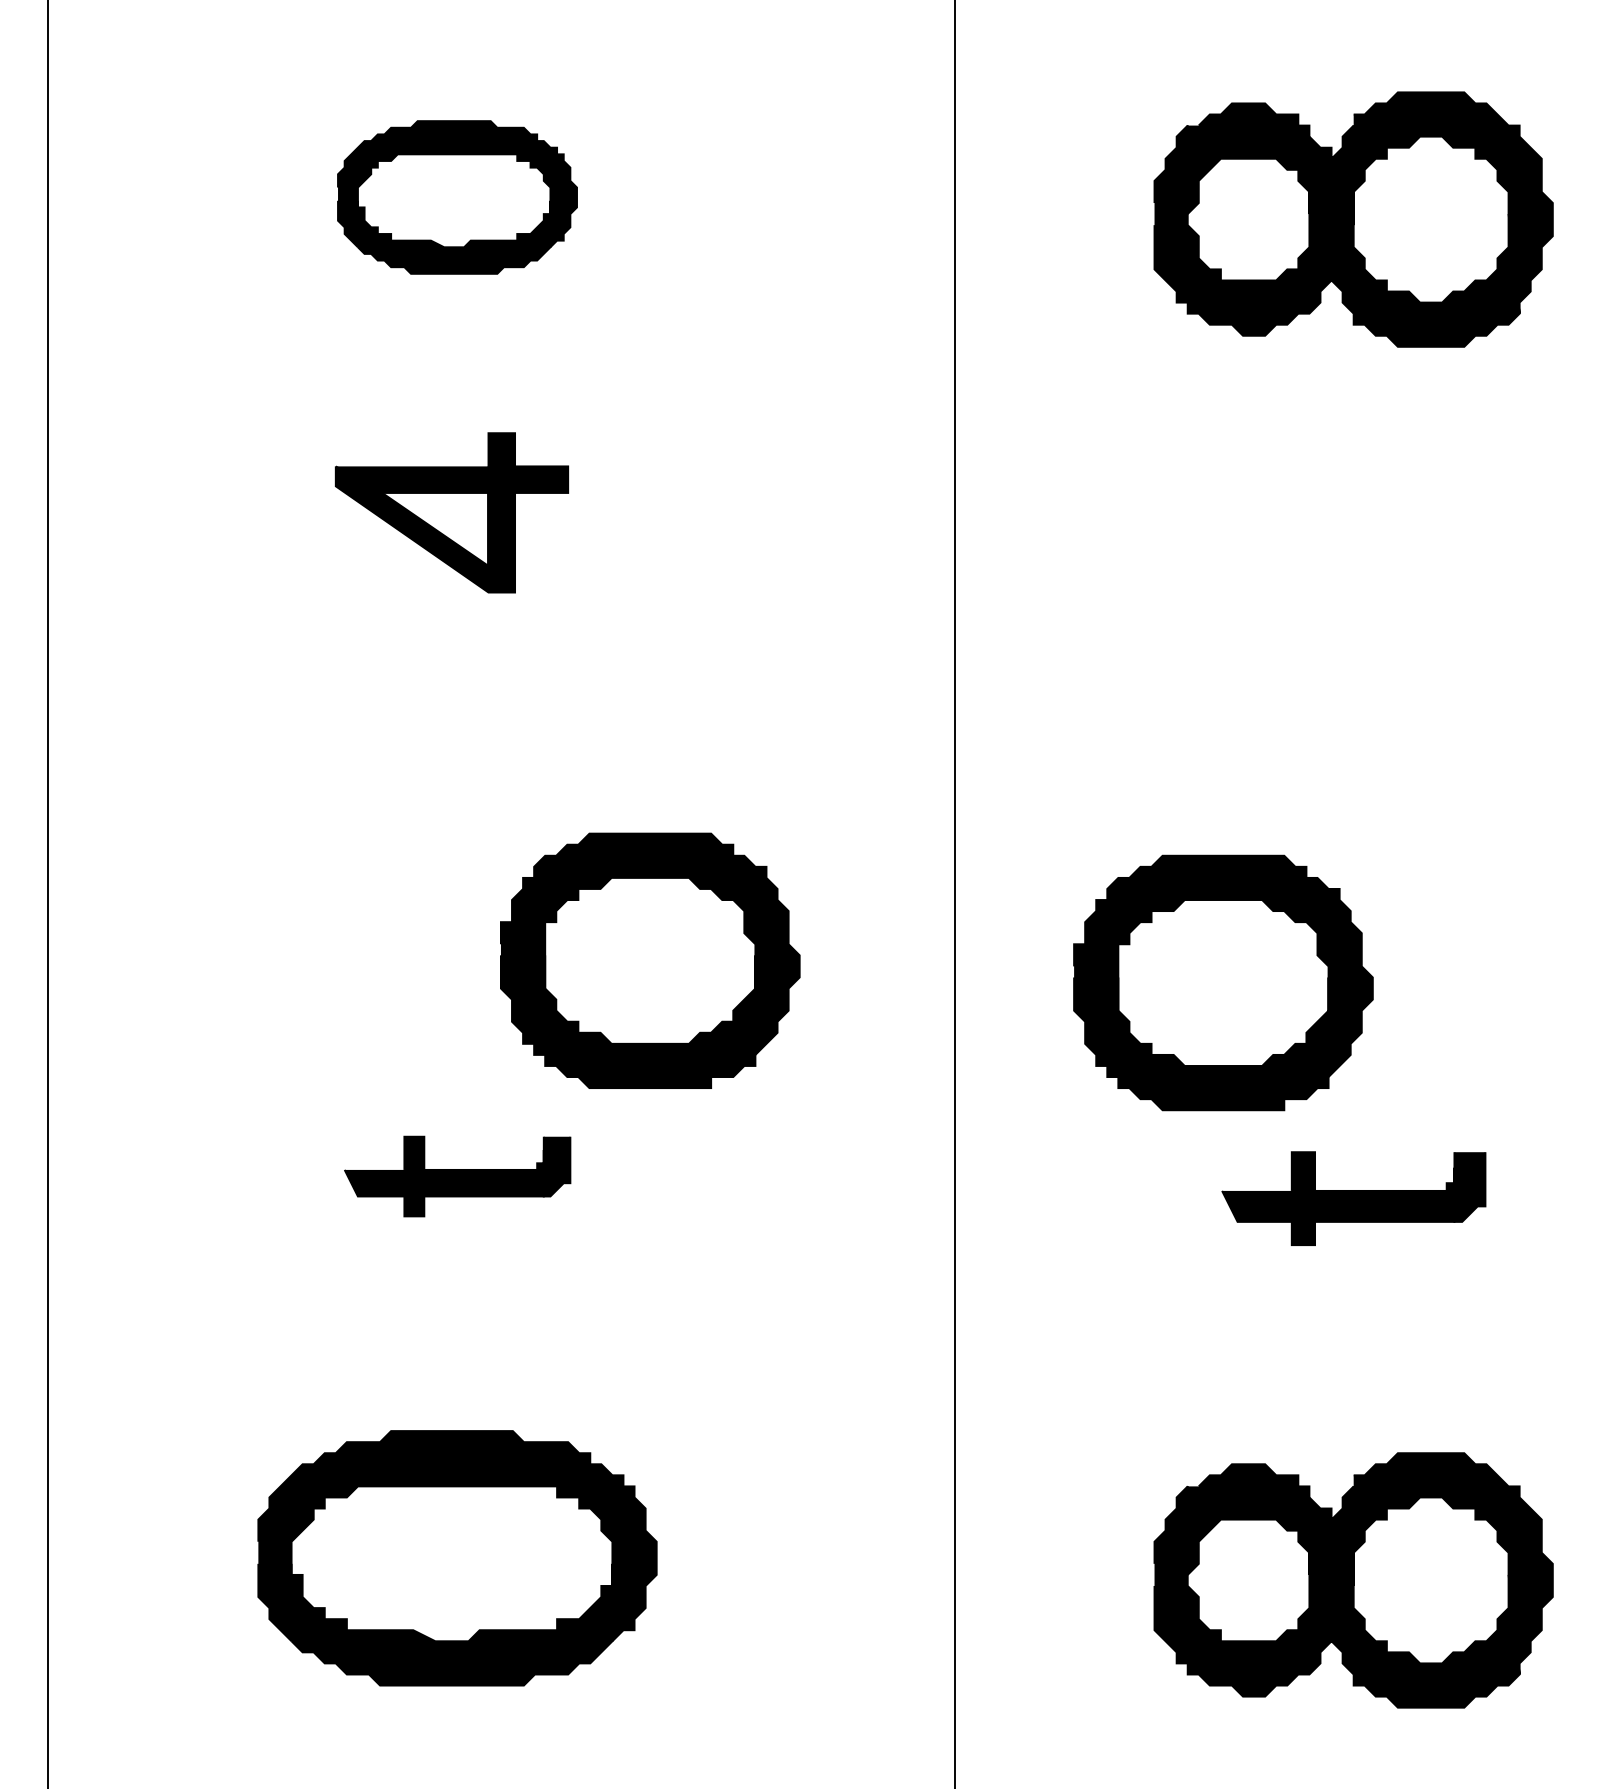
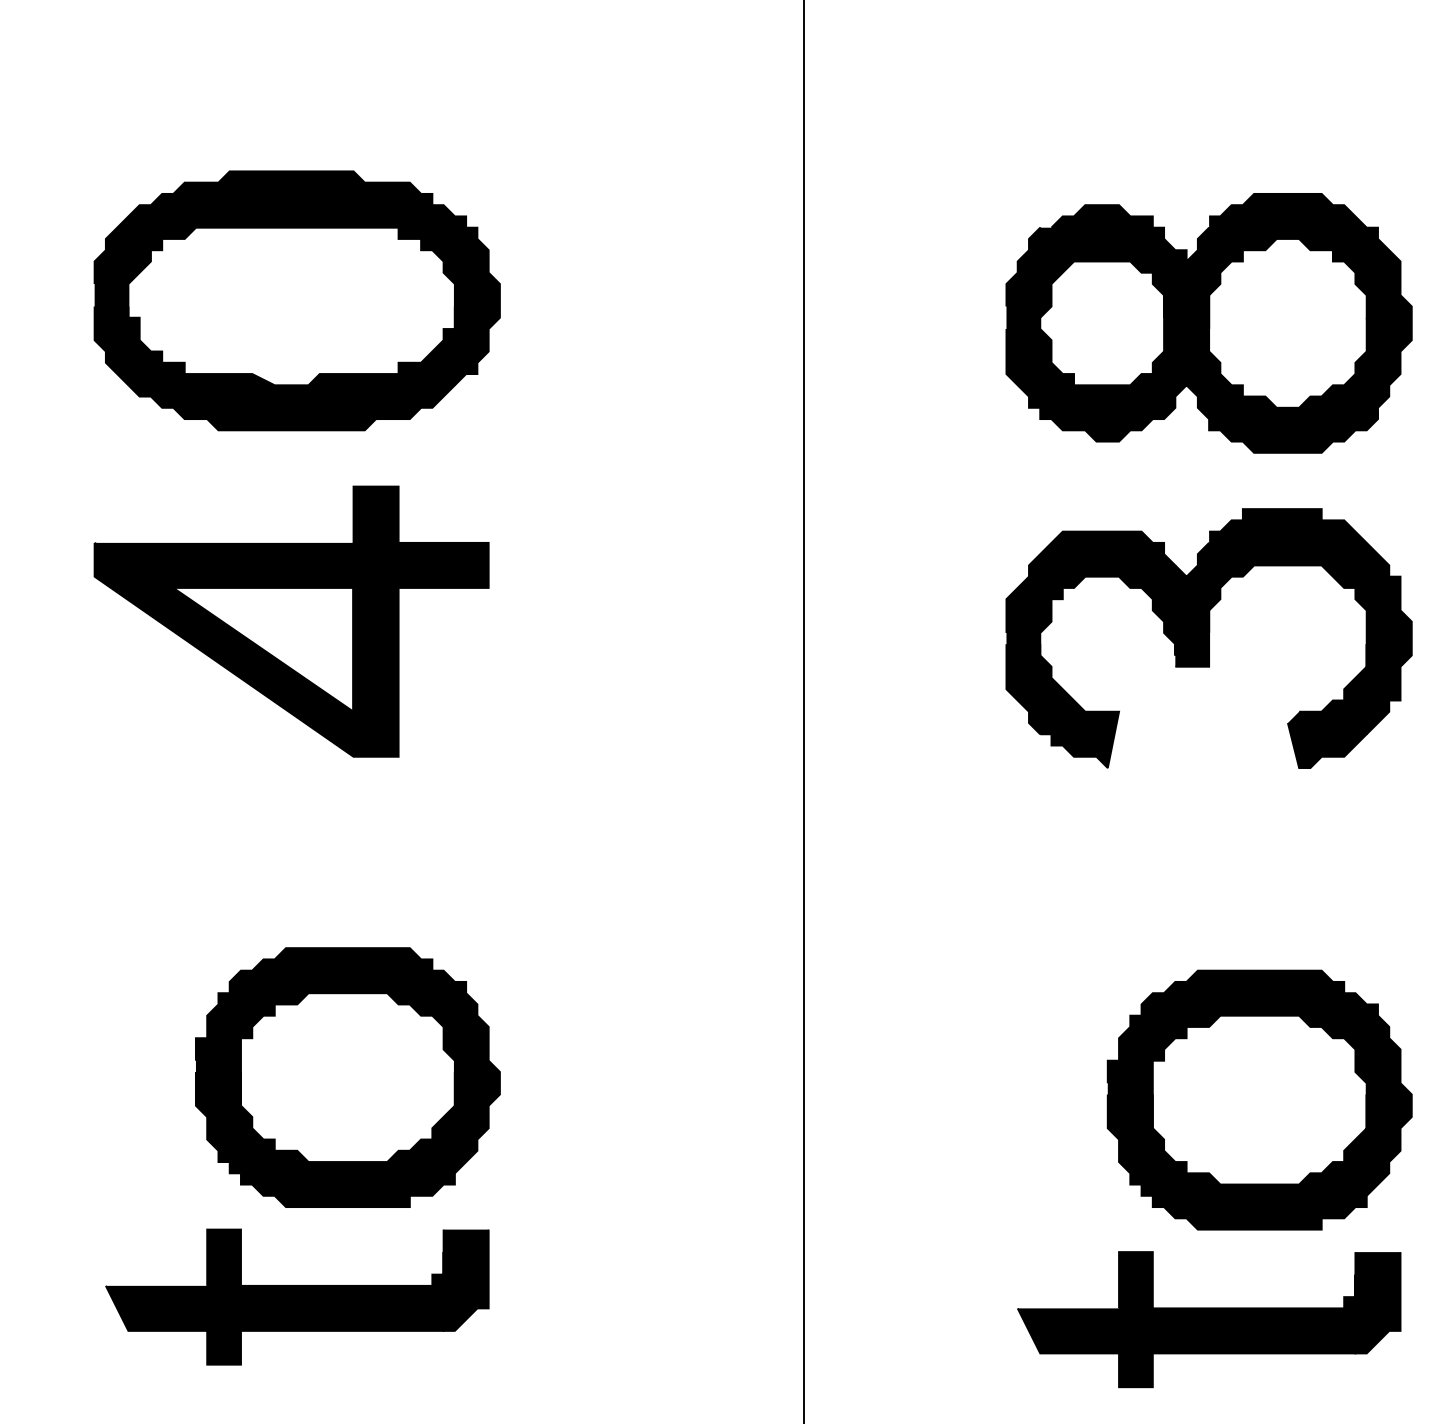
part: (457, 197) -> (297, 300), size x1.67
part: (451, 512) -> (291, 621), size x1.67
part: (1353, 529) -> (1208, 638), added
part: (650, 960) -> (348, 1077), moved
part: (1223, 982) -> (1259, 1099), moved
part: (457, 1176) -> (297, 1297), size x1.67
part: (1353, 1198) -> (1208, 1319), size x1.43

